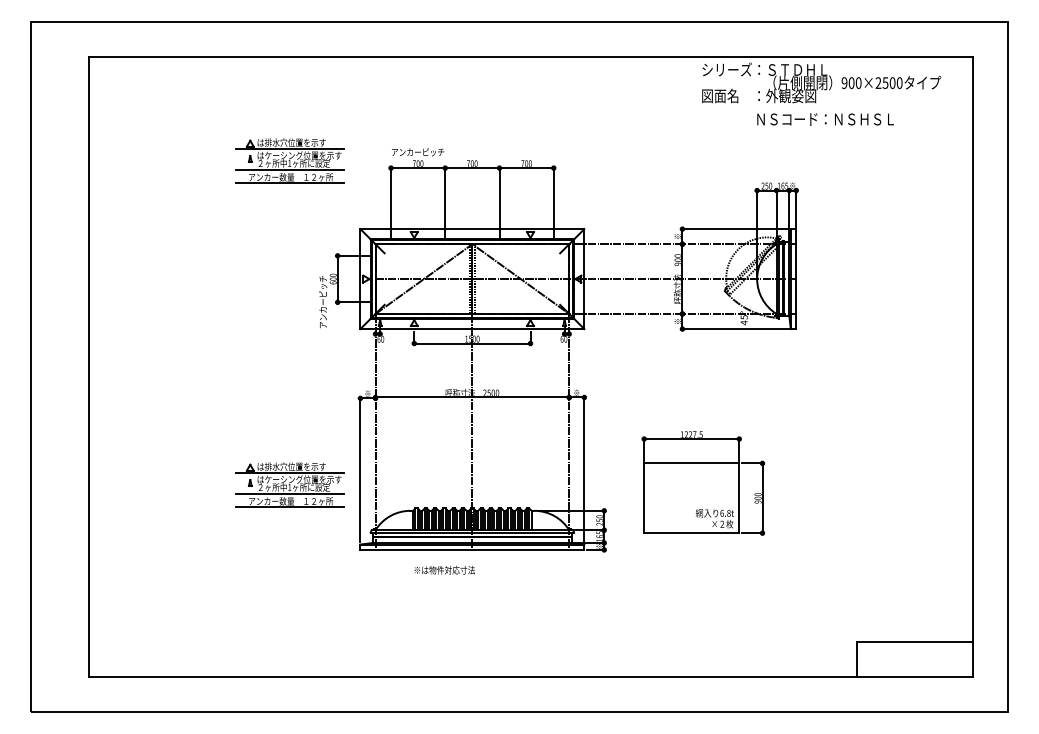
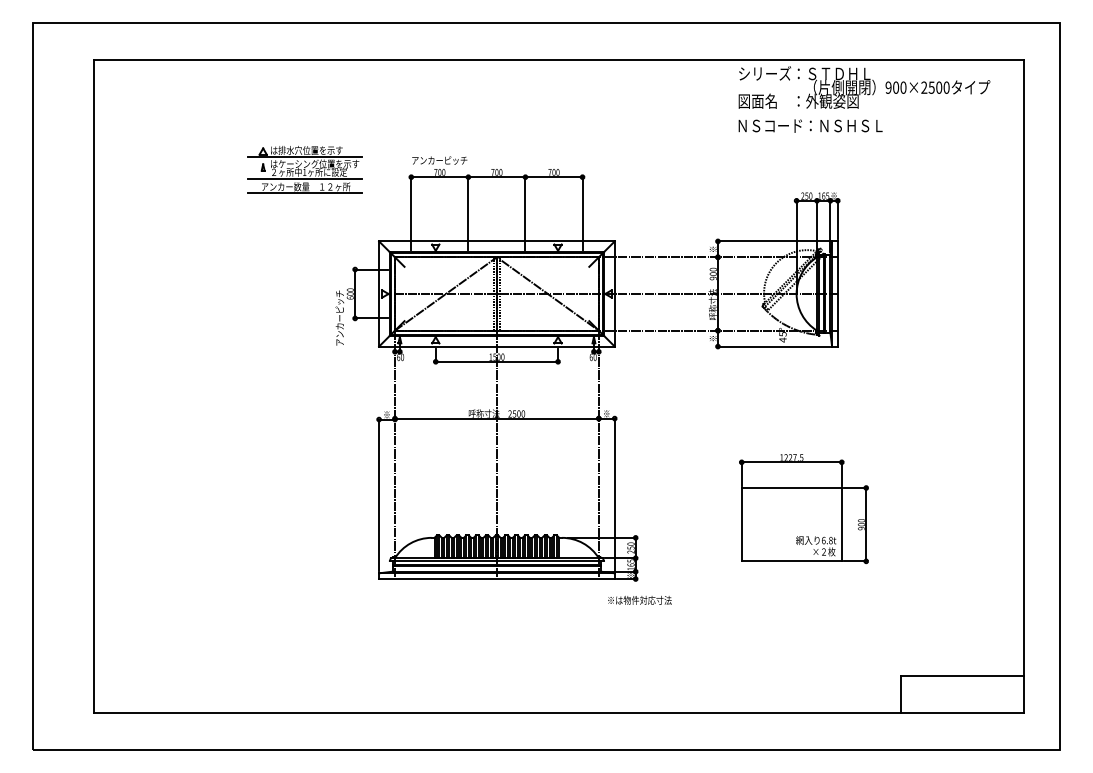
text: (825, 118) -> (810, 125), moved
part: (702, 483) -> (803, 509), moved
part: (289, 484) -> (304, 510), removed
text: (444, 569) -> (639, 599), moved

